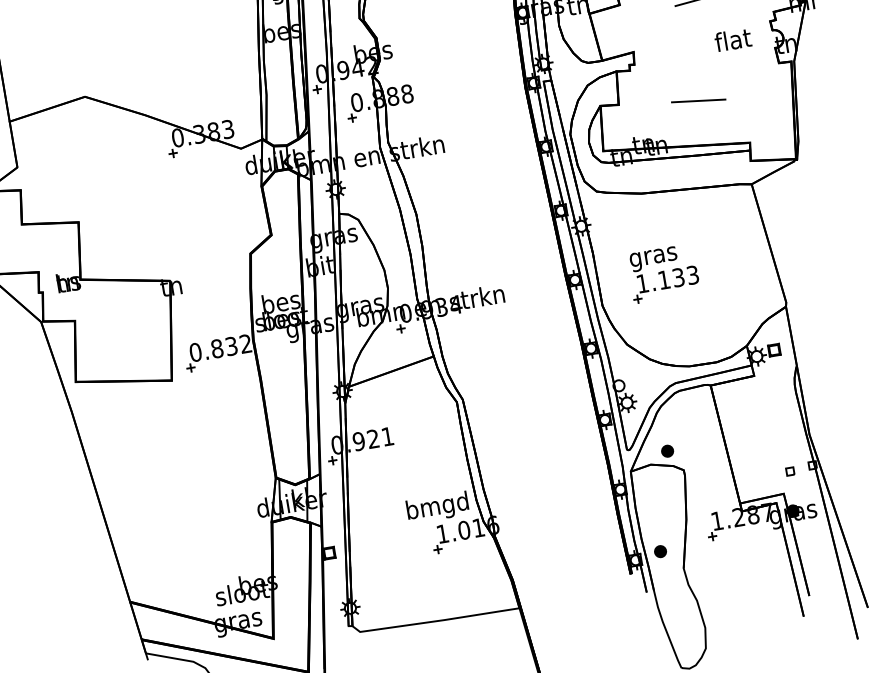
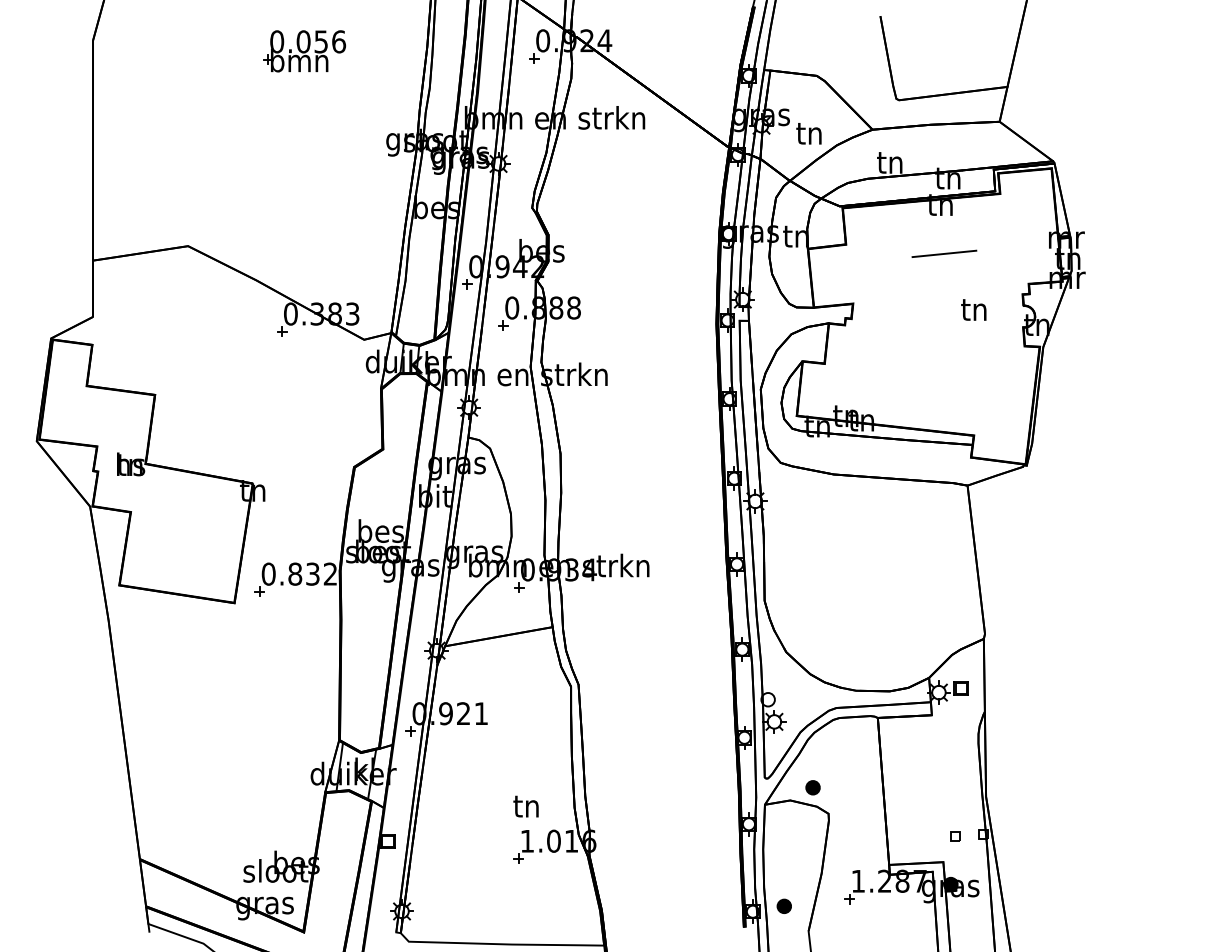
text: (733, 40) -> (974, 309), flat -> tn
line: (698, 100) -> (920, 374), removed
part: (663, 273) -> (844, 574), removed
text: (437, 507) -> (526, 808), bmgd -> tn

